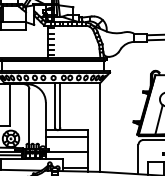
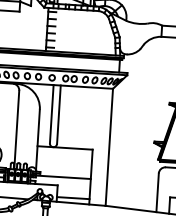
line: (66, 136) -> (64, 156), removed

